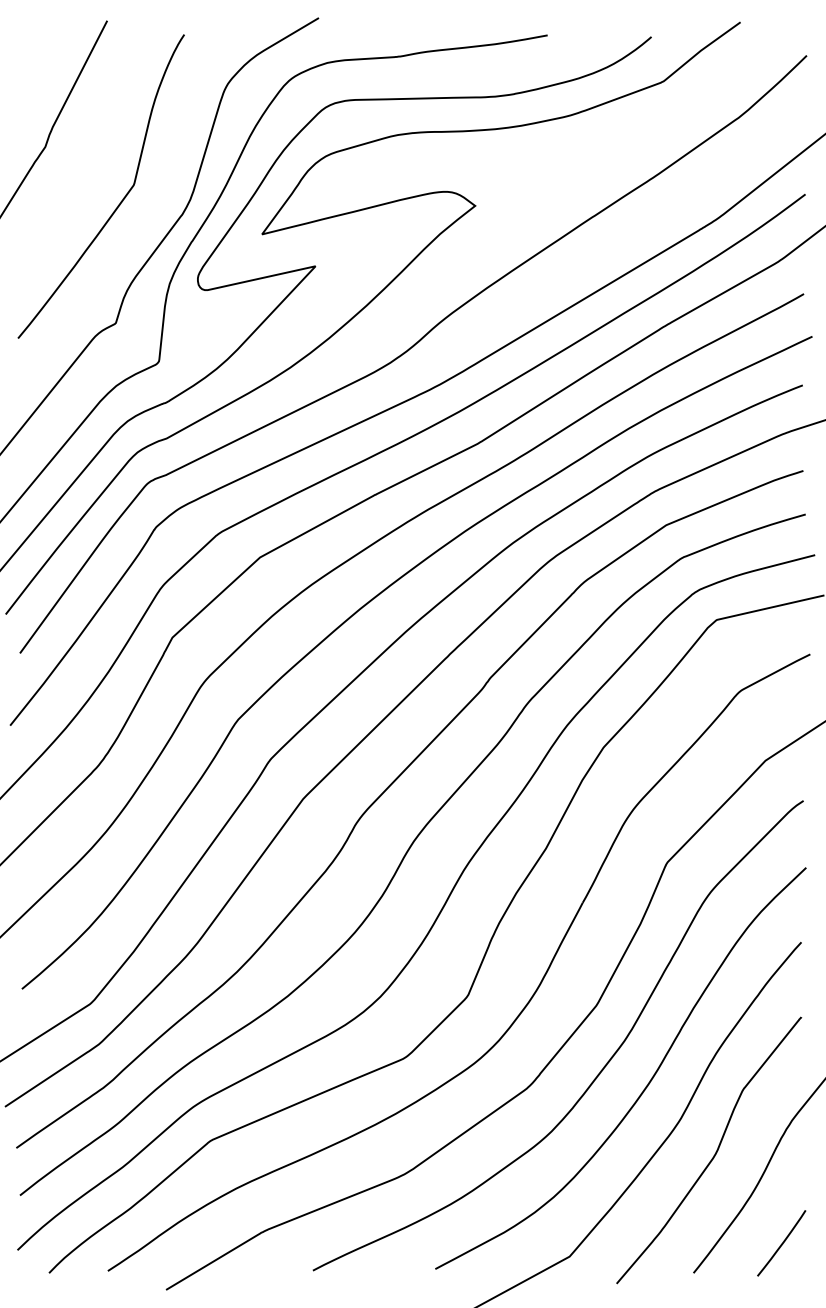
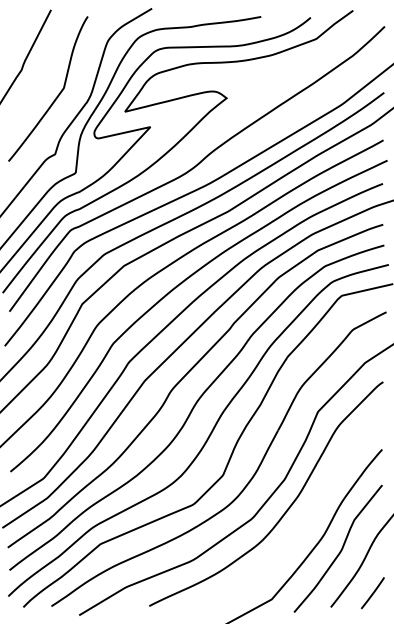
curve: (646, 1082) -> (308, 516), removed

